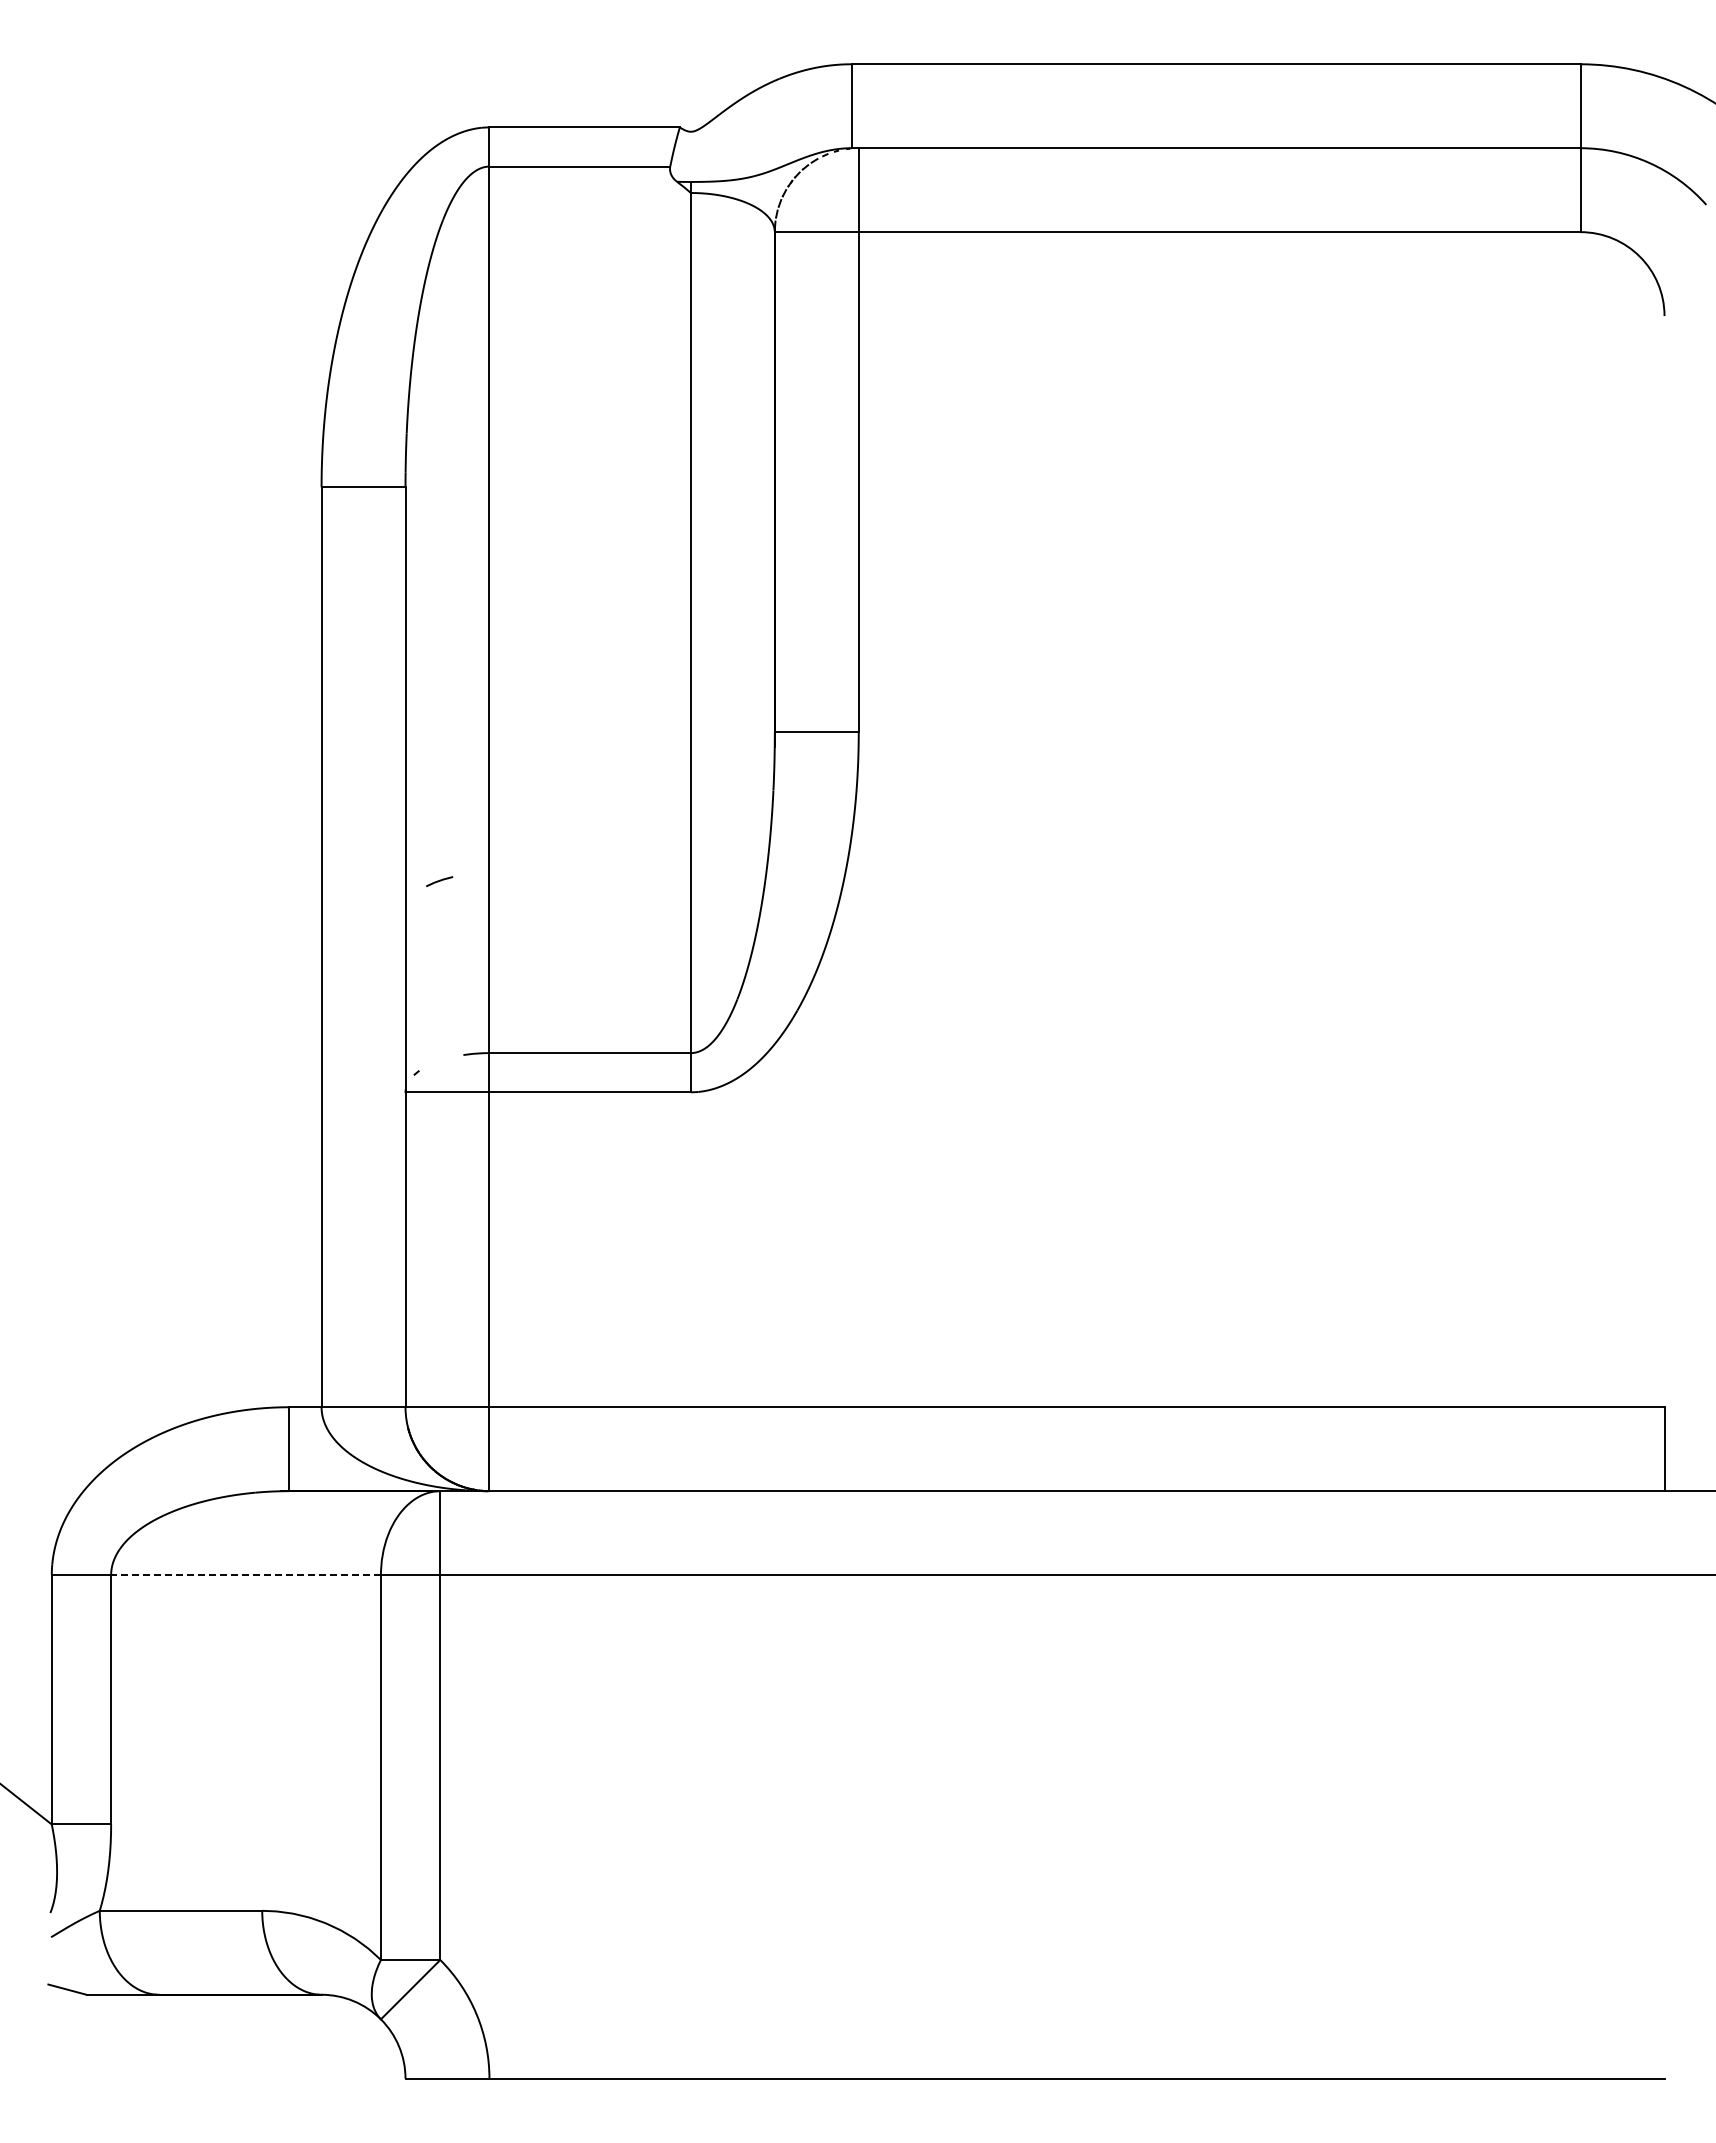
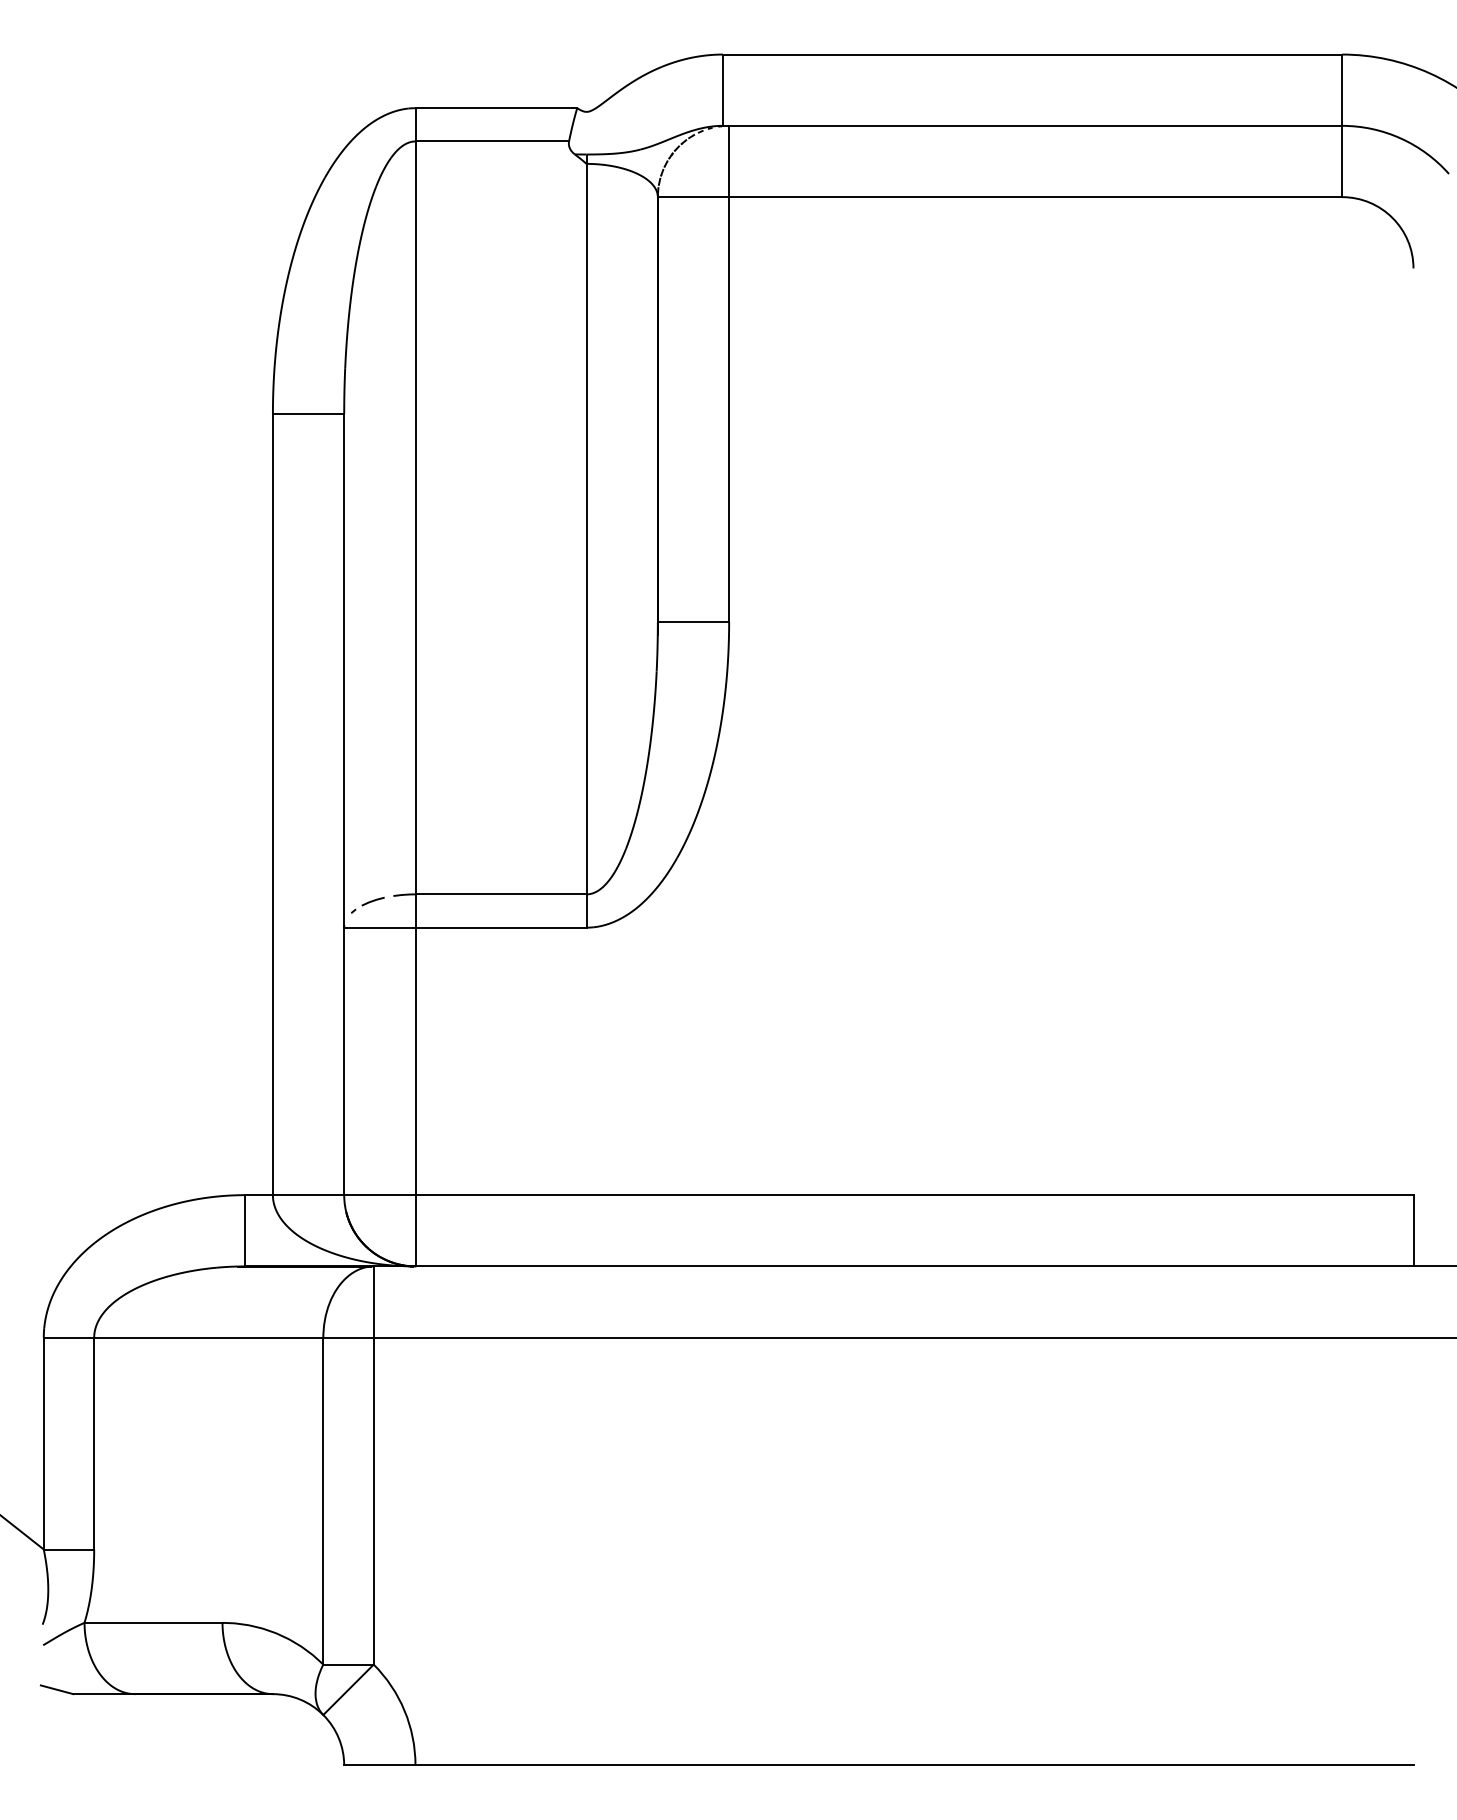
line: (439, 881) -> (373, 901), moved
line: (246, 1575) -> (209, 1338), dashed -> solid

